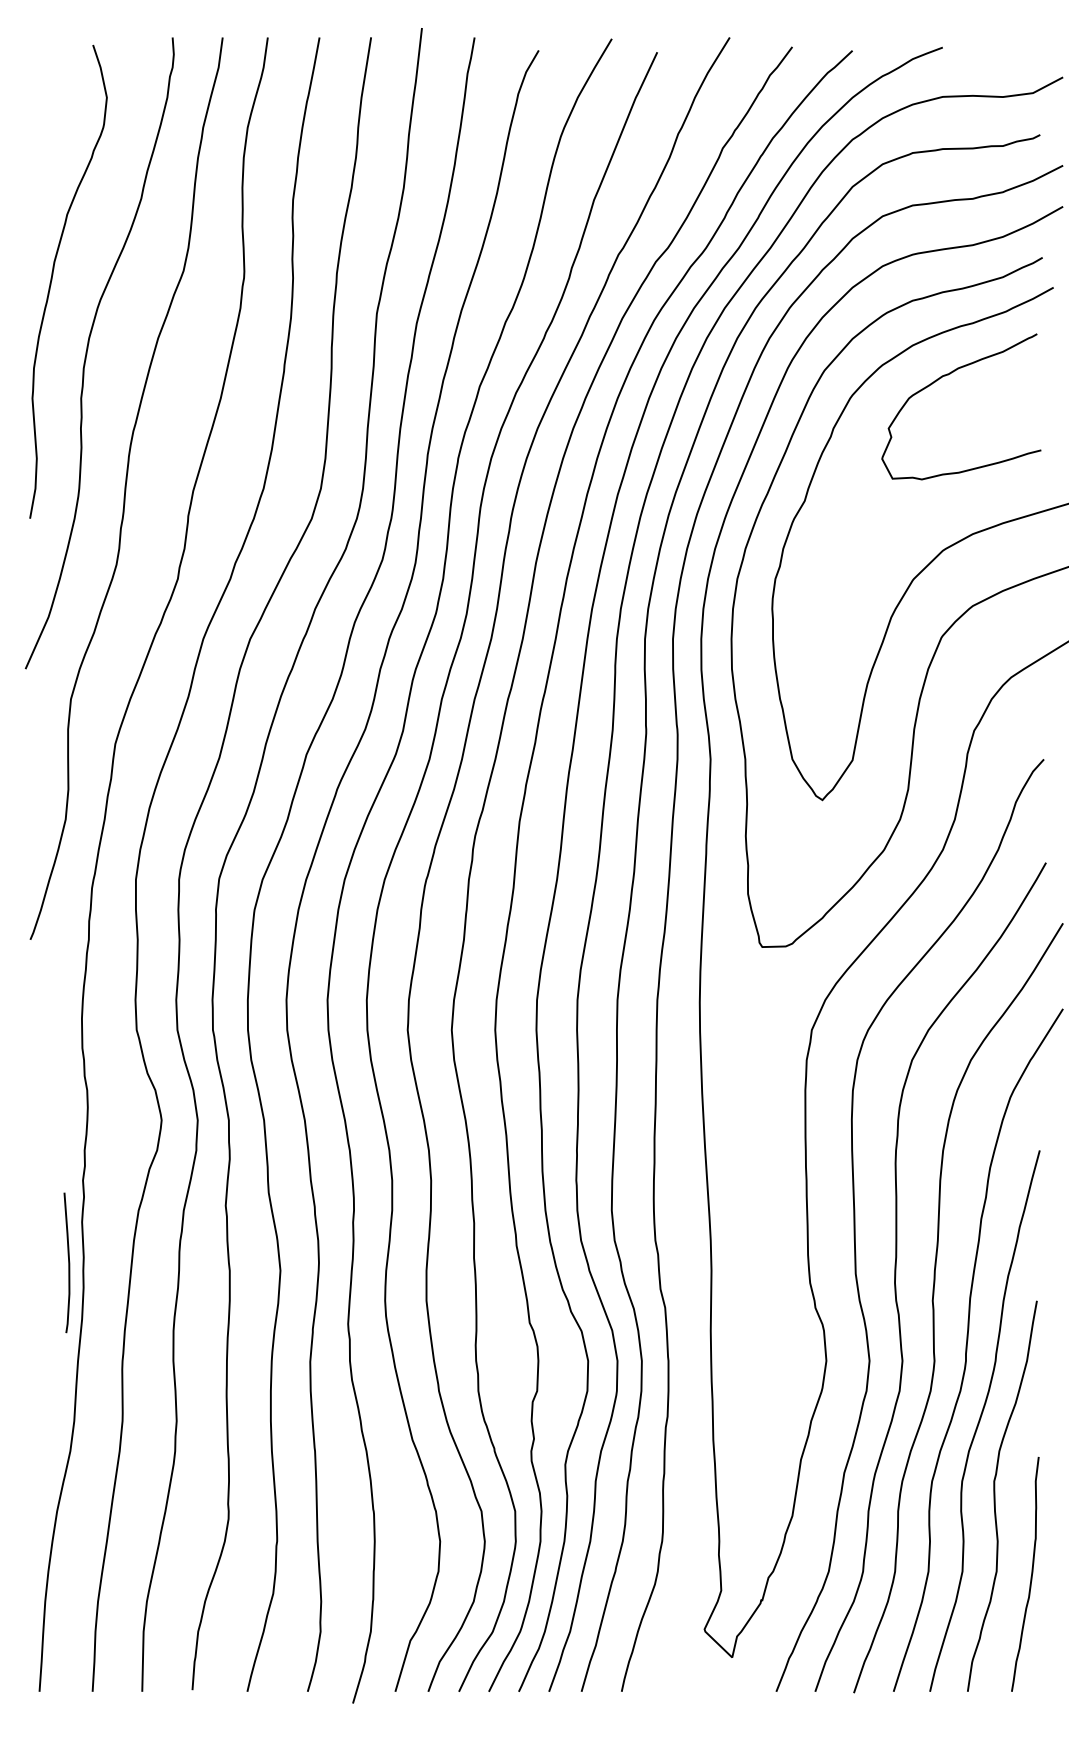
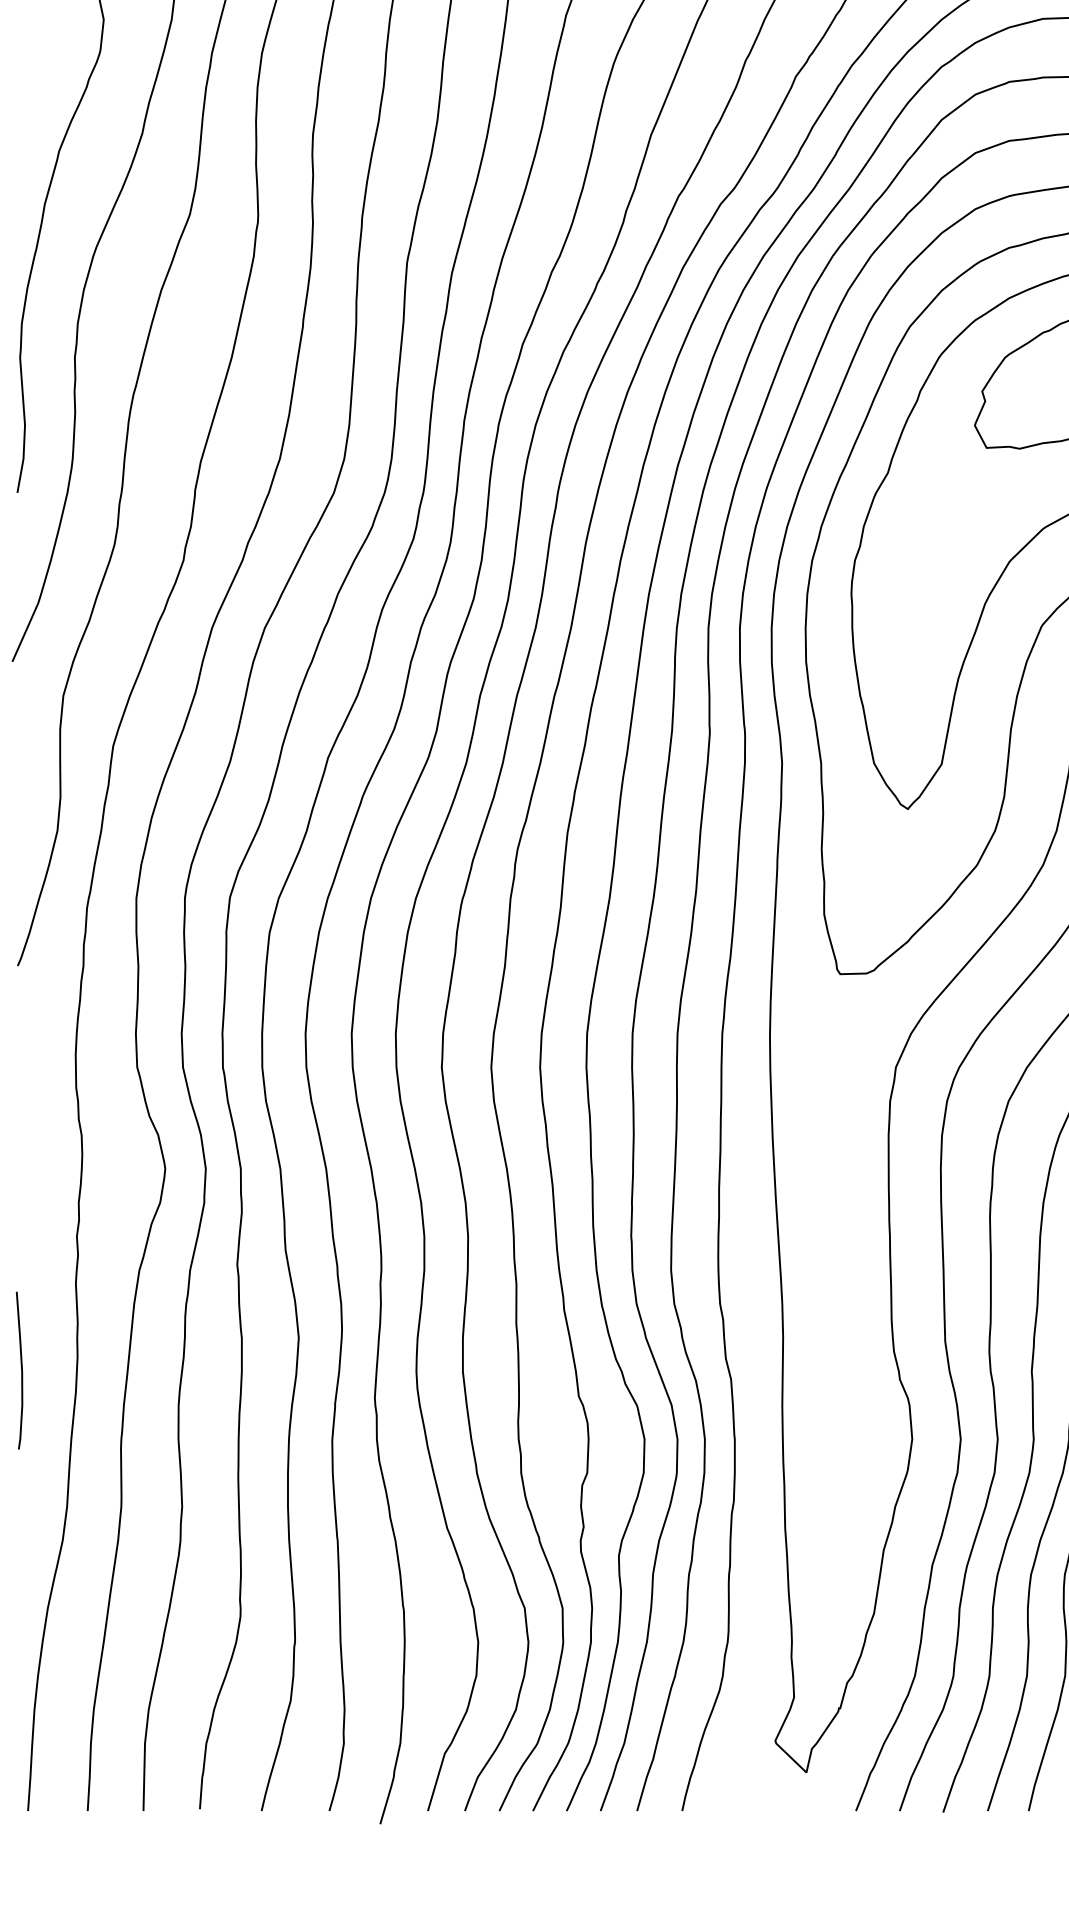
curve: (68, 1262) -> (21, 1370), moved

